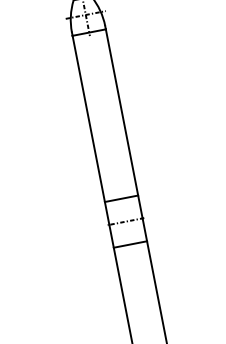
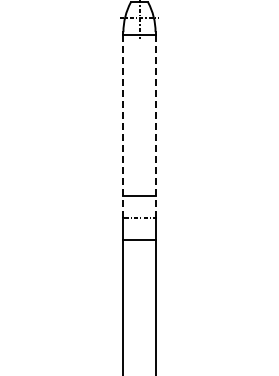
line: (124, 123) -> (155, 126), solid -> dashed
line: (91, 130) -> (123, 126), solid -> dashed

